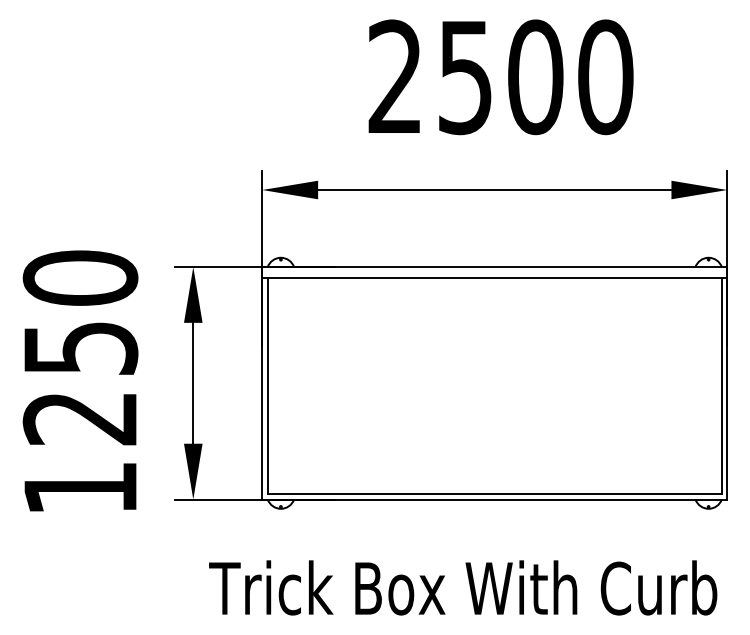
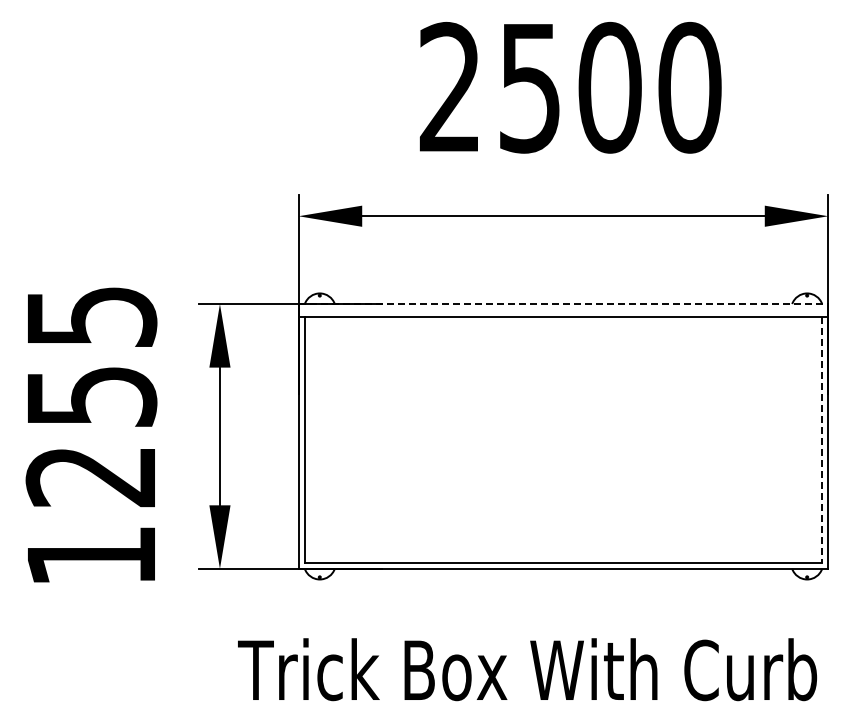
line: (494, 267) -> (563, 304), solid -> dashed
text: (80, 278) -> (91, 316), 1250 -> 1255
line: (722, 385) -> (822, 439), solid -> dashed

